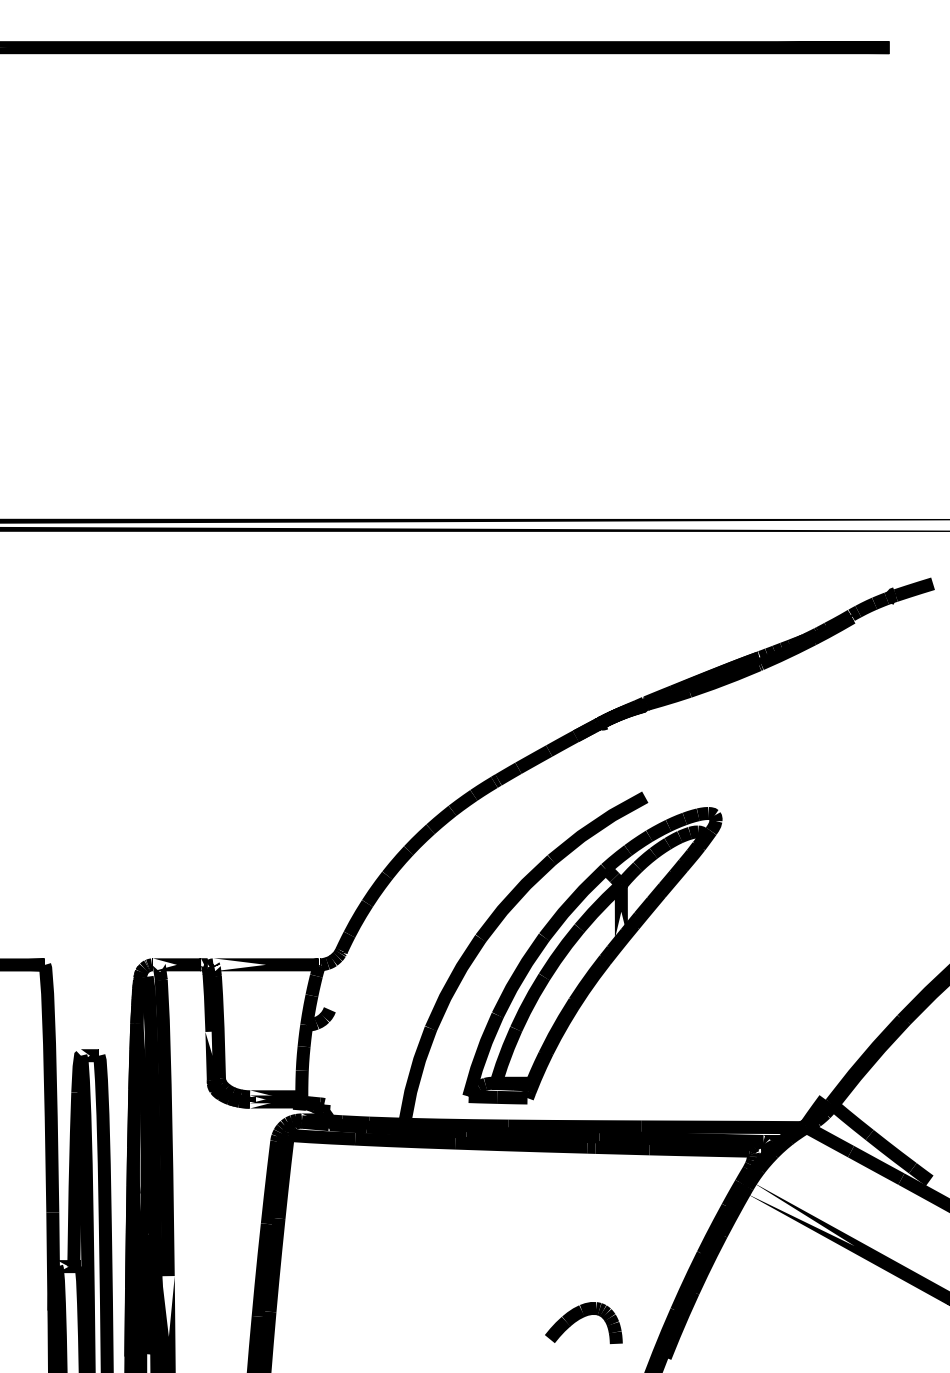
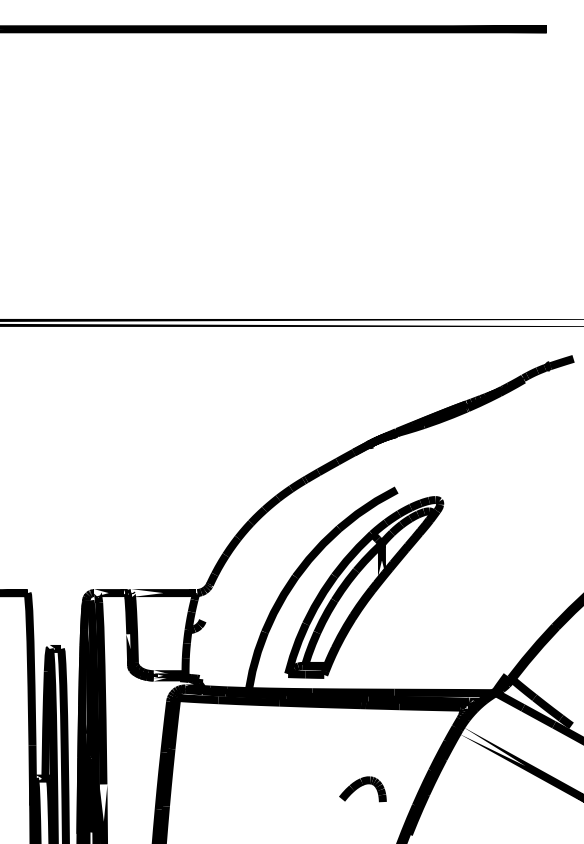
part: (583, 1323) -> (362, 789), moved

